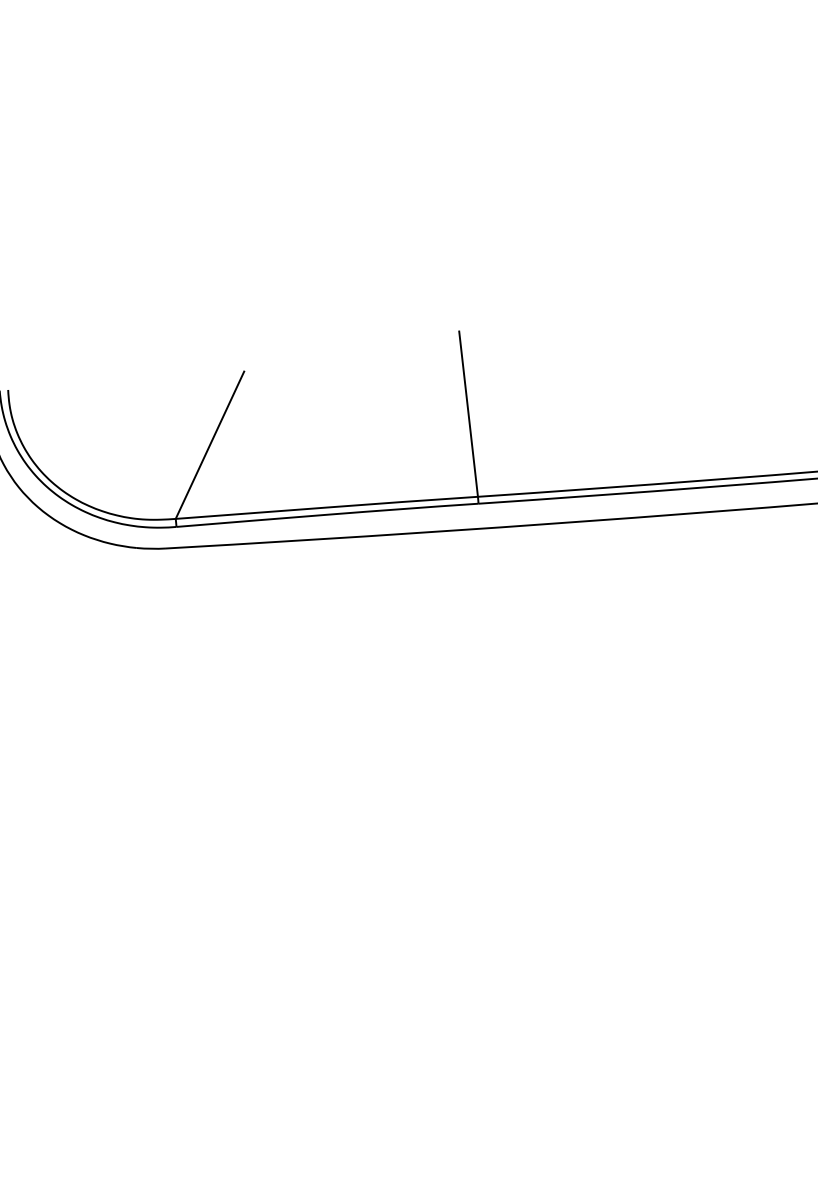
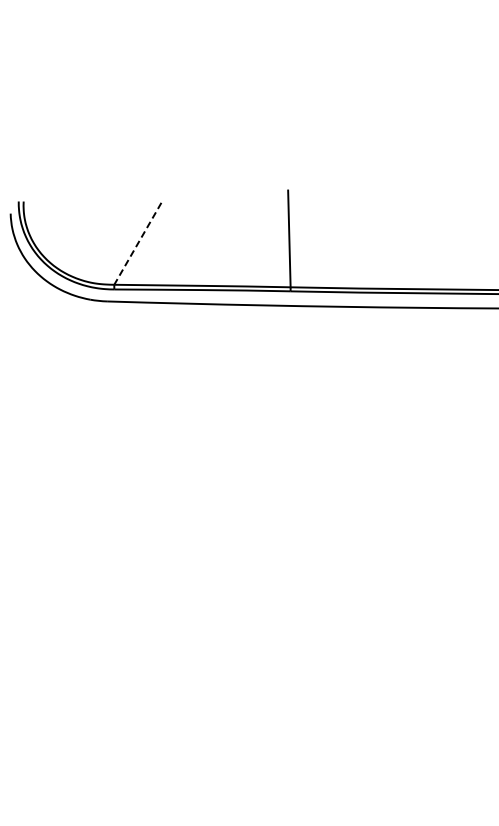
line: (209, 446) -> (137, 244), solid -> dashed

